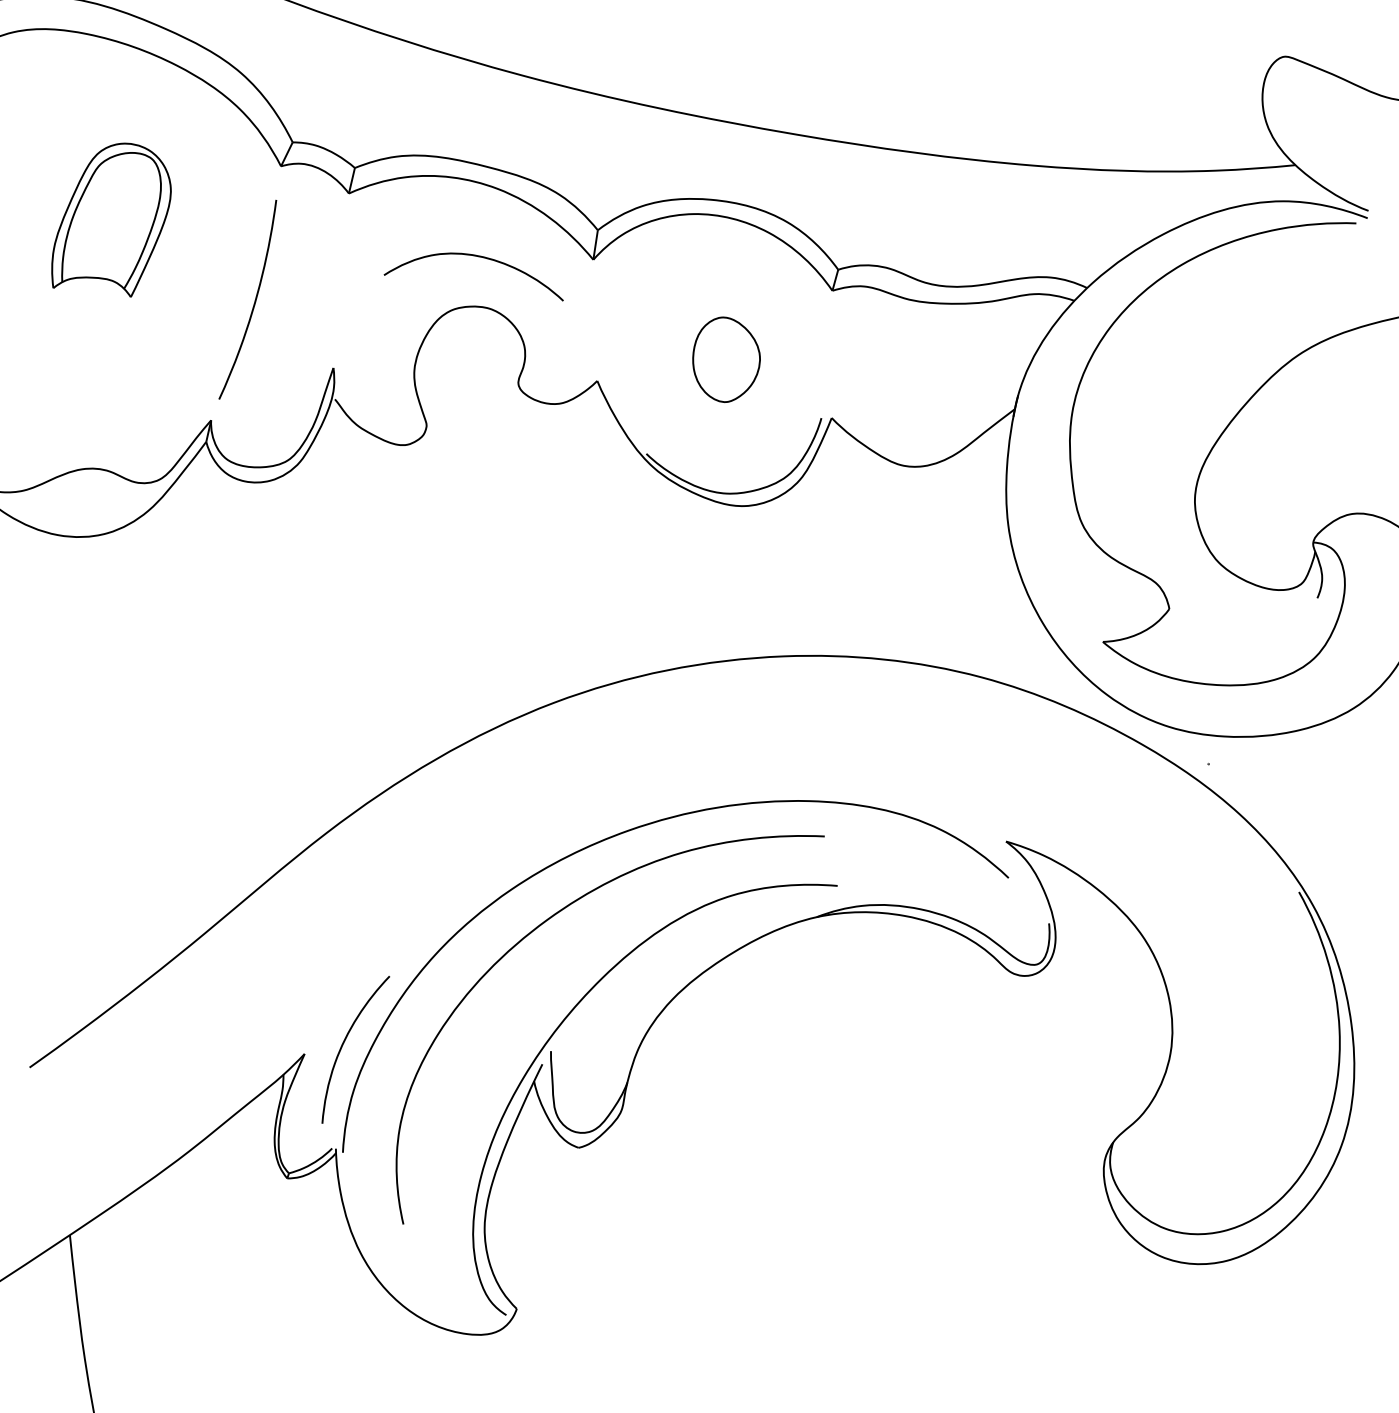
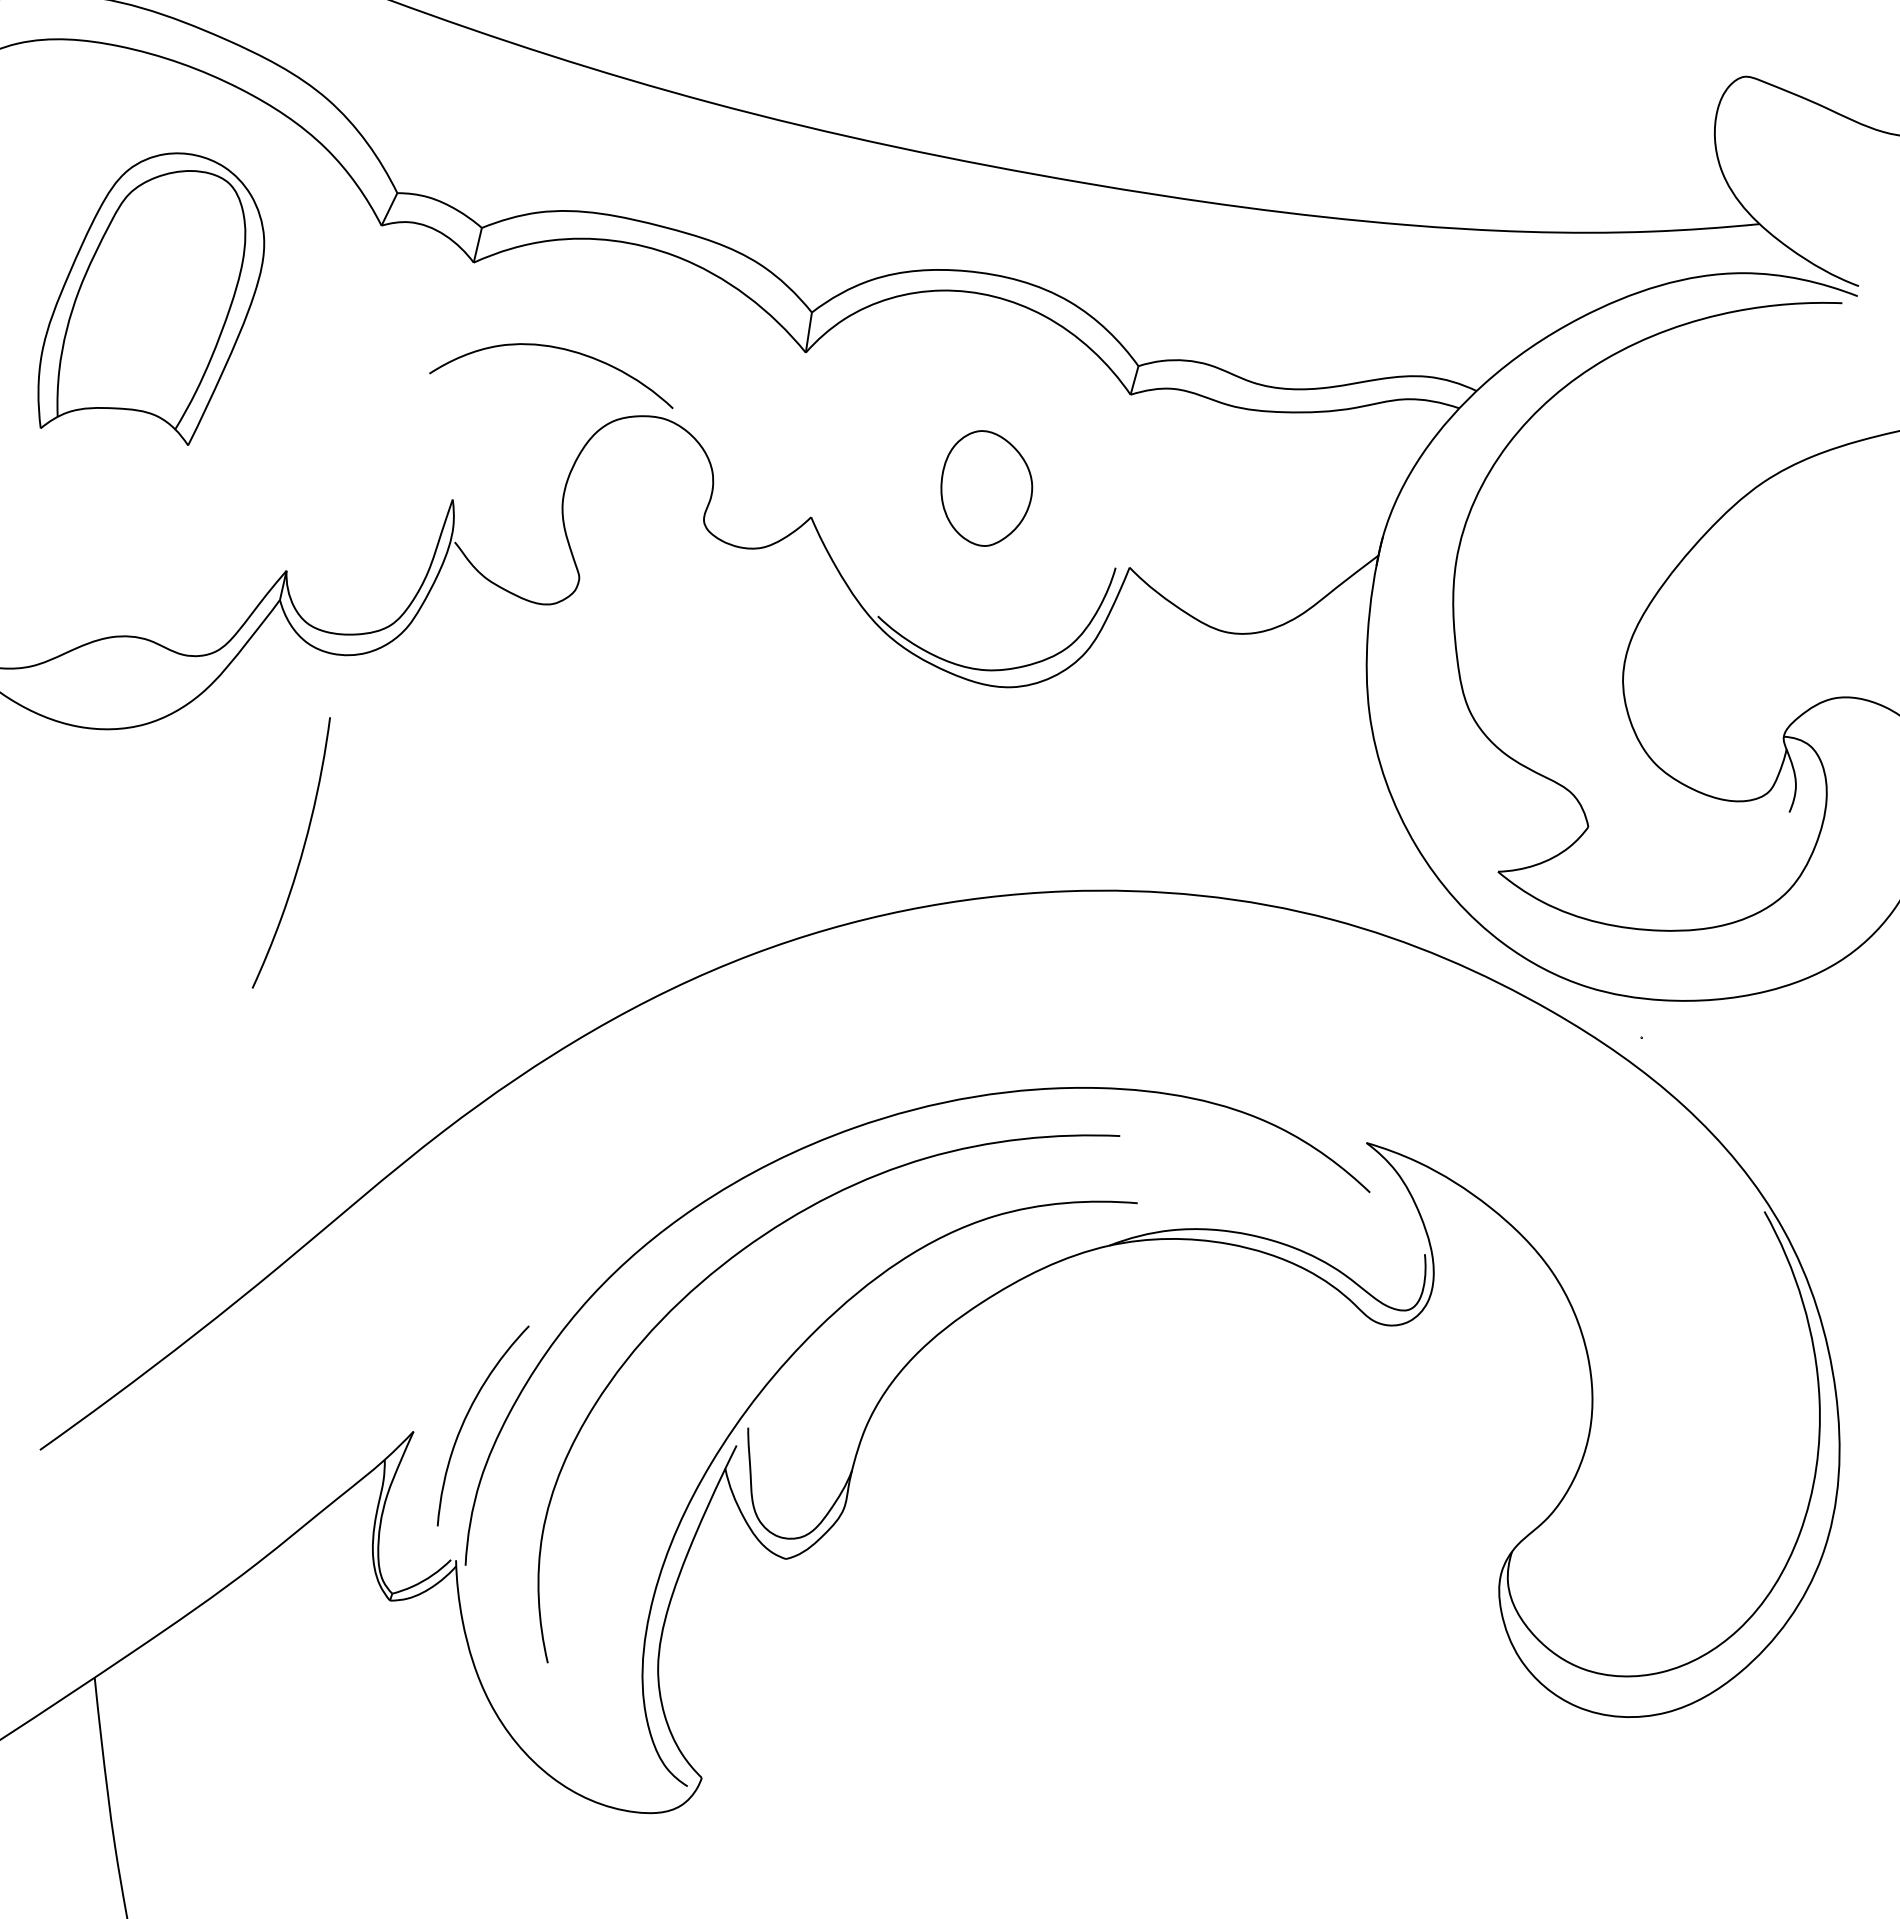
part: (110, 219) -> (150, 298), size x1.4
curve: (476, 256) -> (554, 348), moved
curve: (254, 301) -> (300, 855), moved

